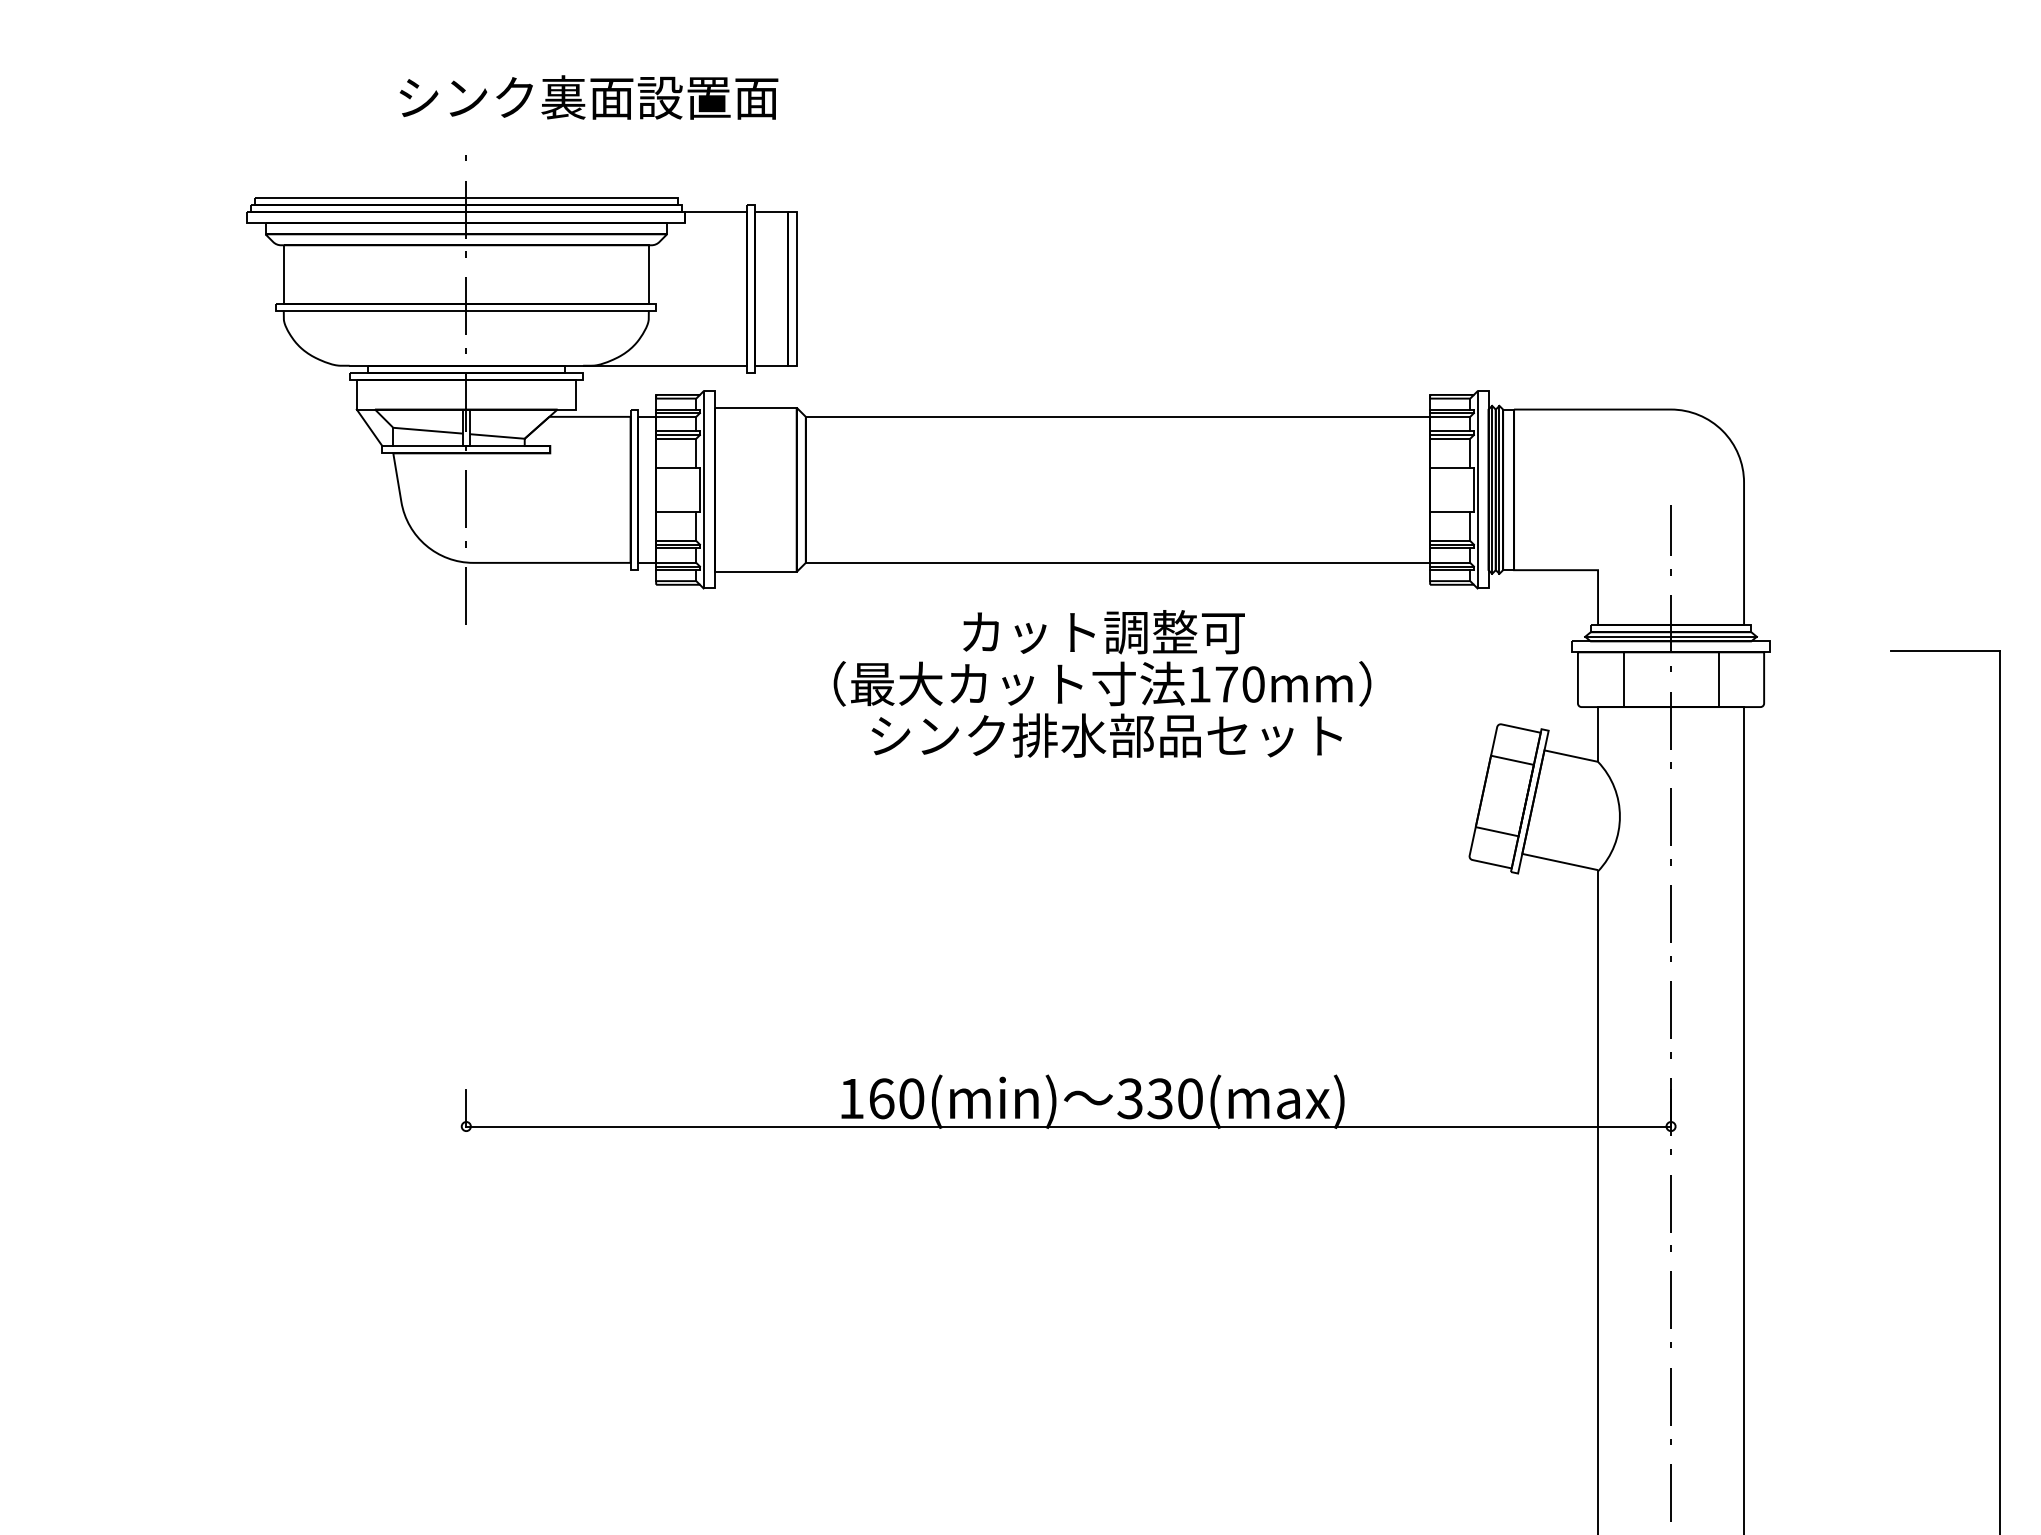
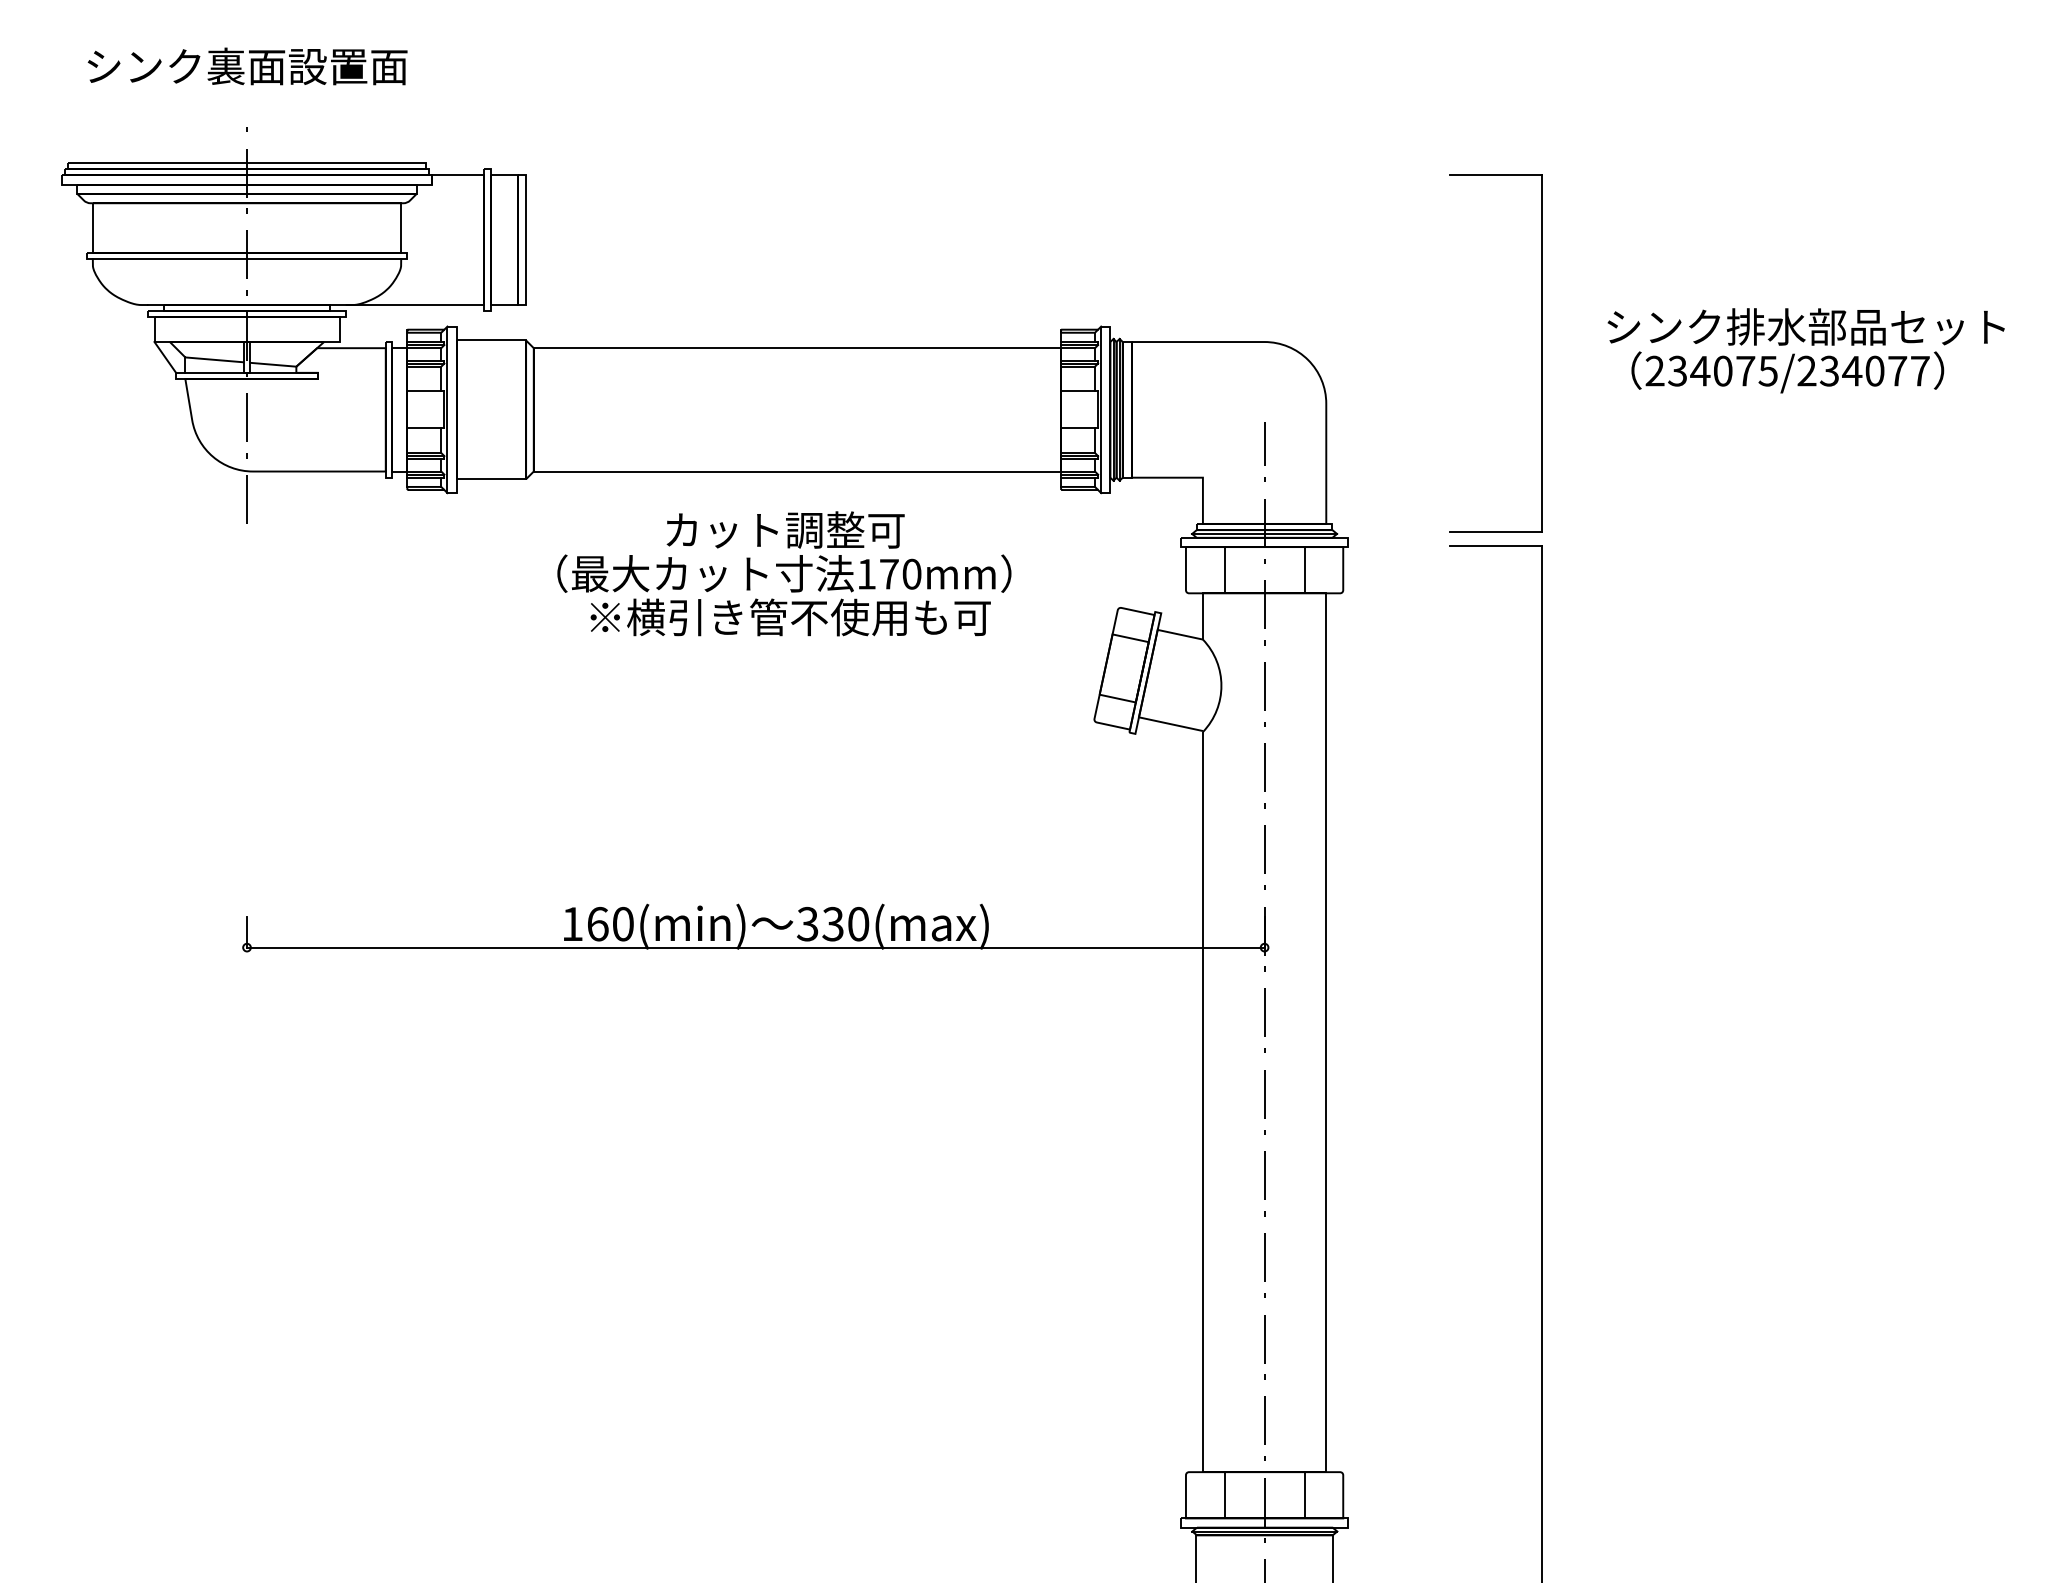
text: (588, 97) -> (247, 66), moved
part: (1998, 423) -> (1541, 353), added
text: (1108, 735) -> (789, 617), シンク排水部品セット -> ※横引き管不使用も可

